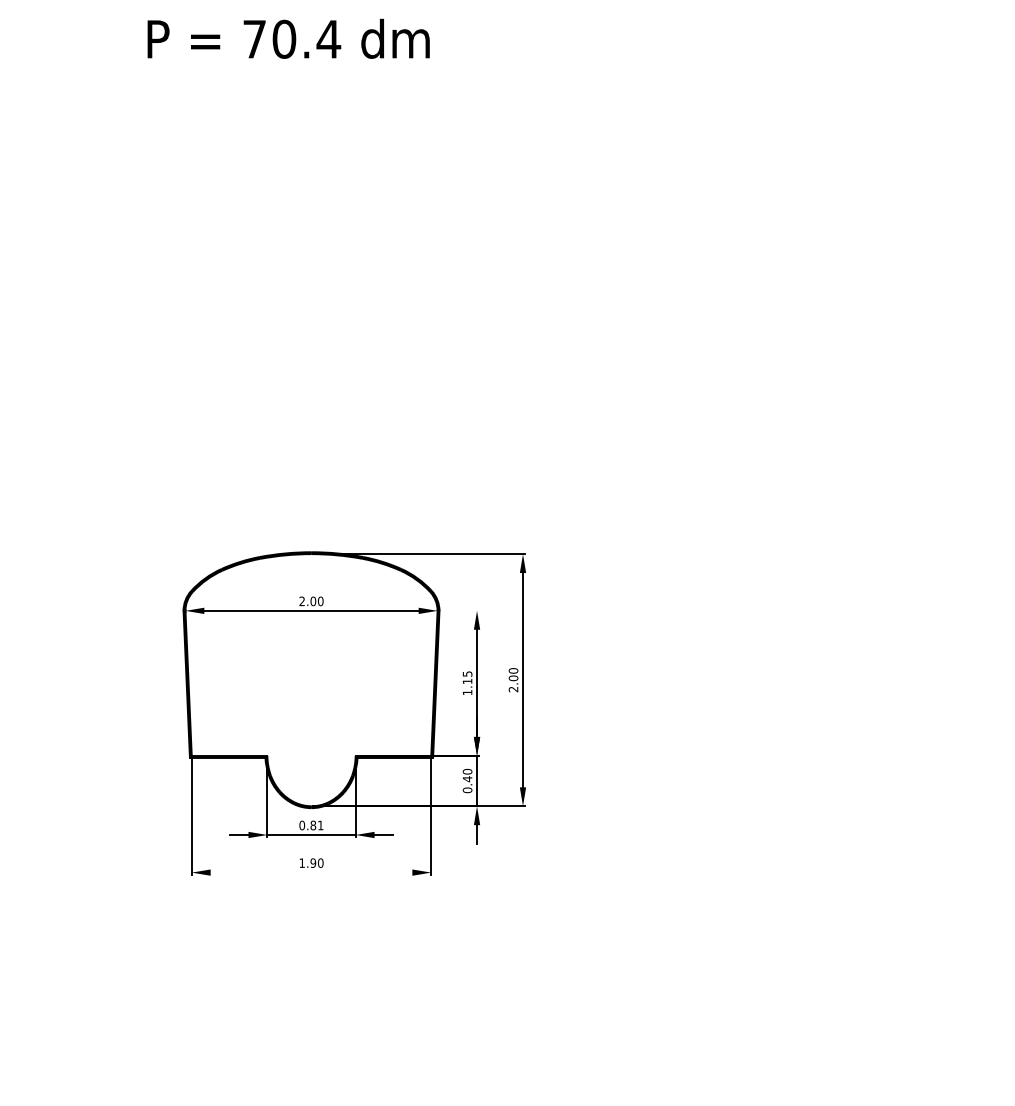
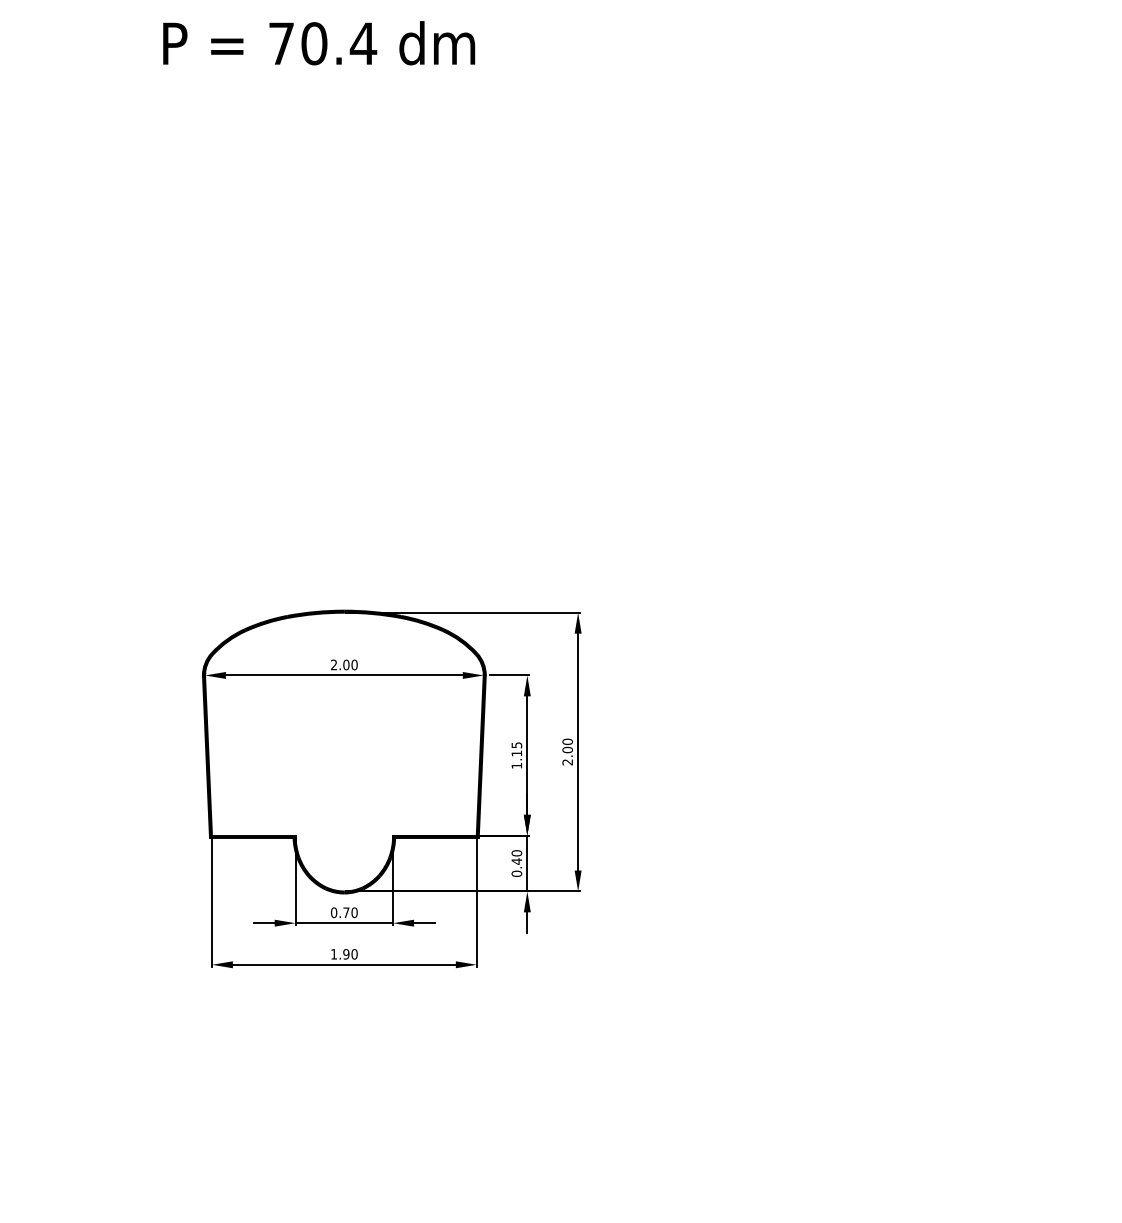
line: (460, 610) -> (509, 675), added
text: (317, 825) -> (350, 912), 0.81 -> 0.70
line: (310, 872) -> (343, 964), added

